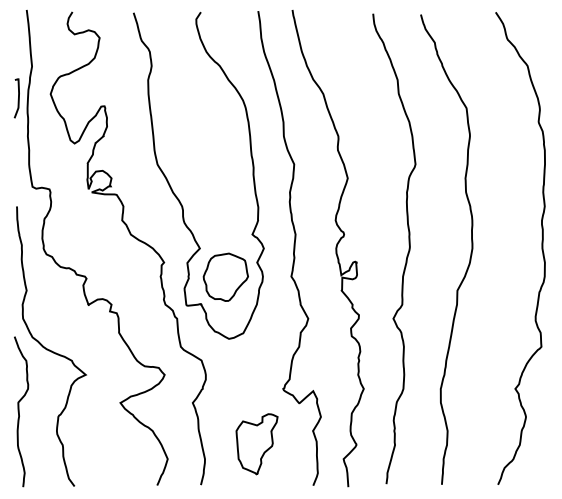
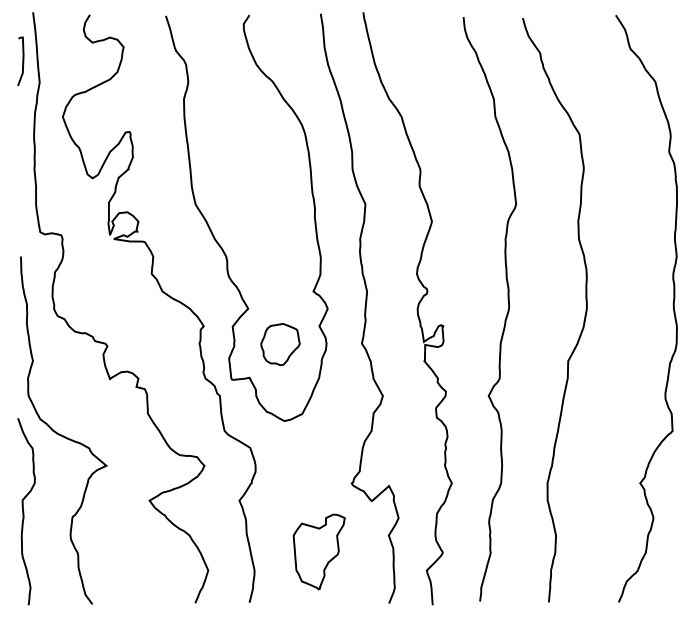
curve: (18, 98) -> (22, 61), moved
part: (225, 277) -> (280, 344), size x0.7

